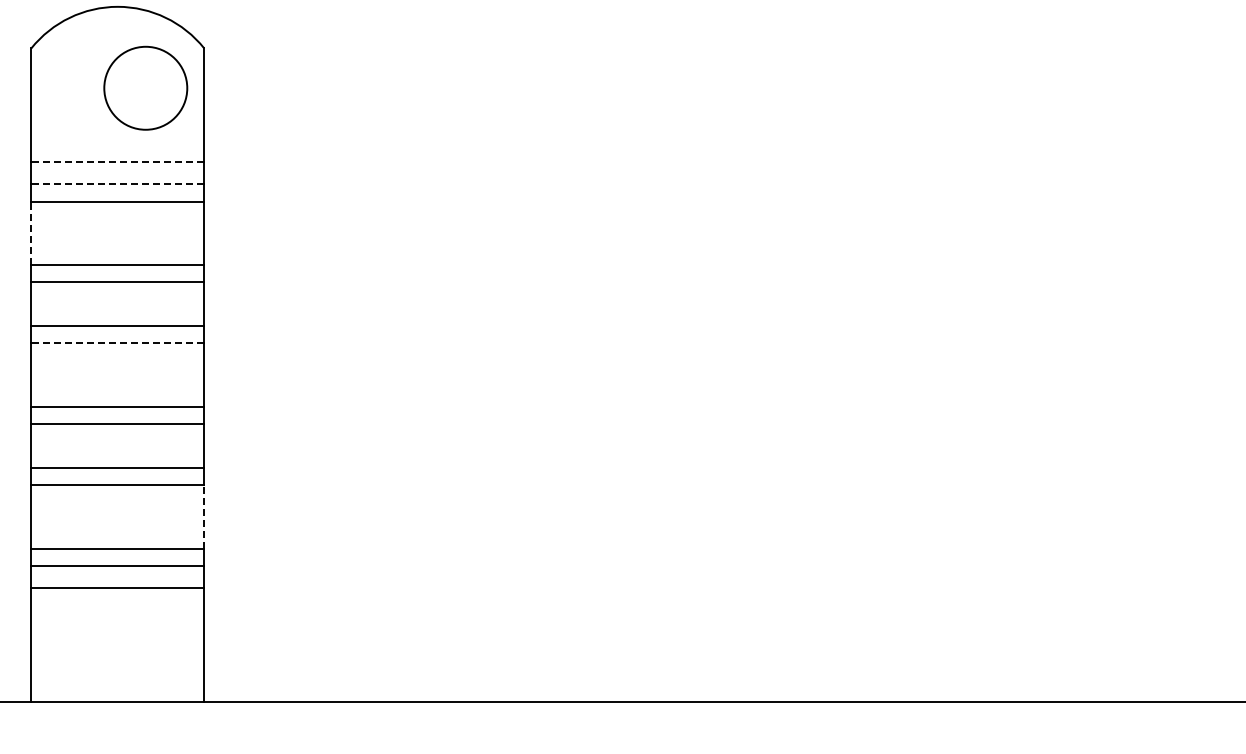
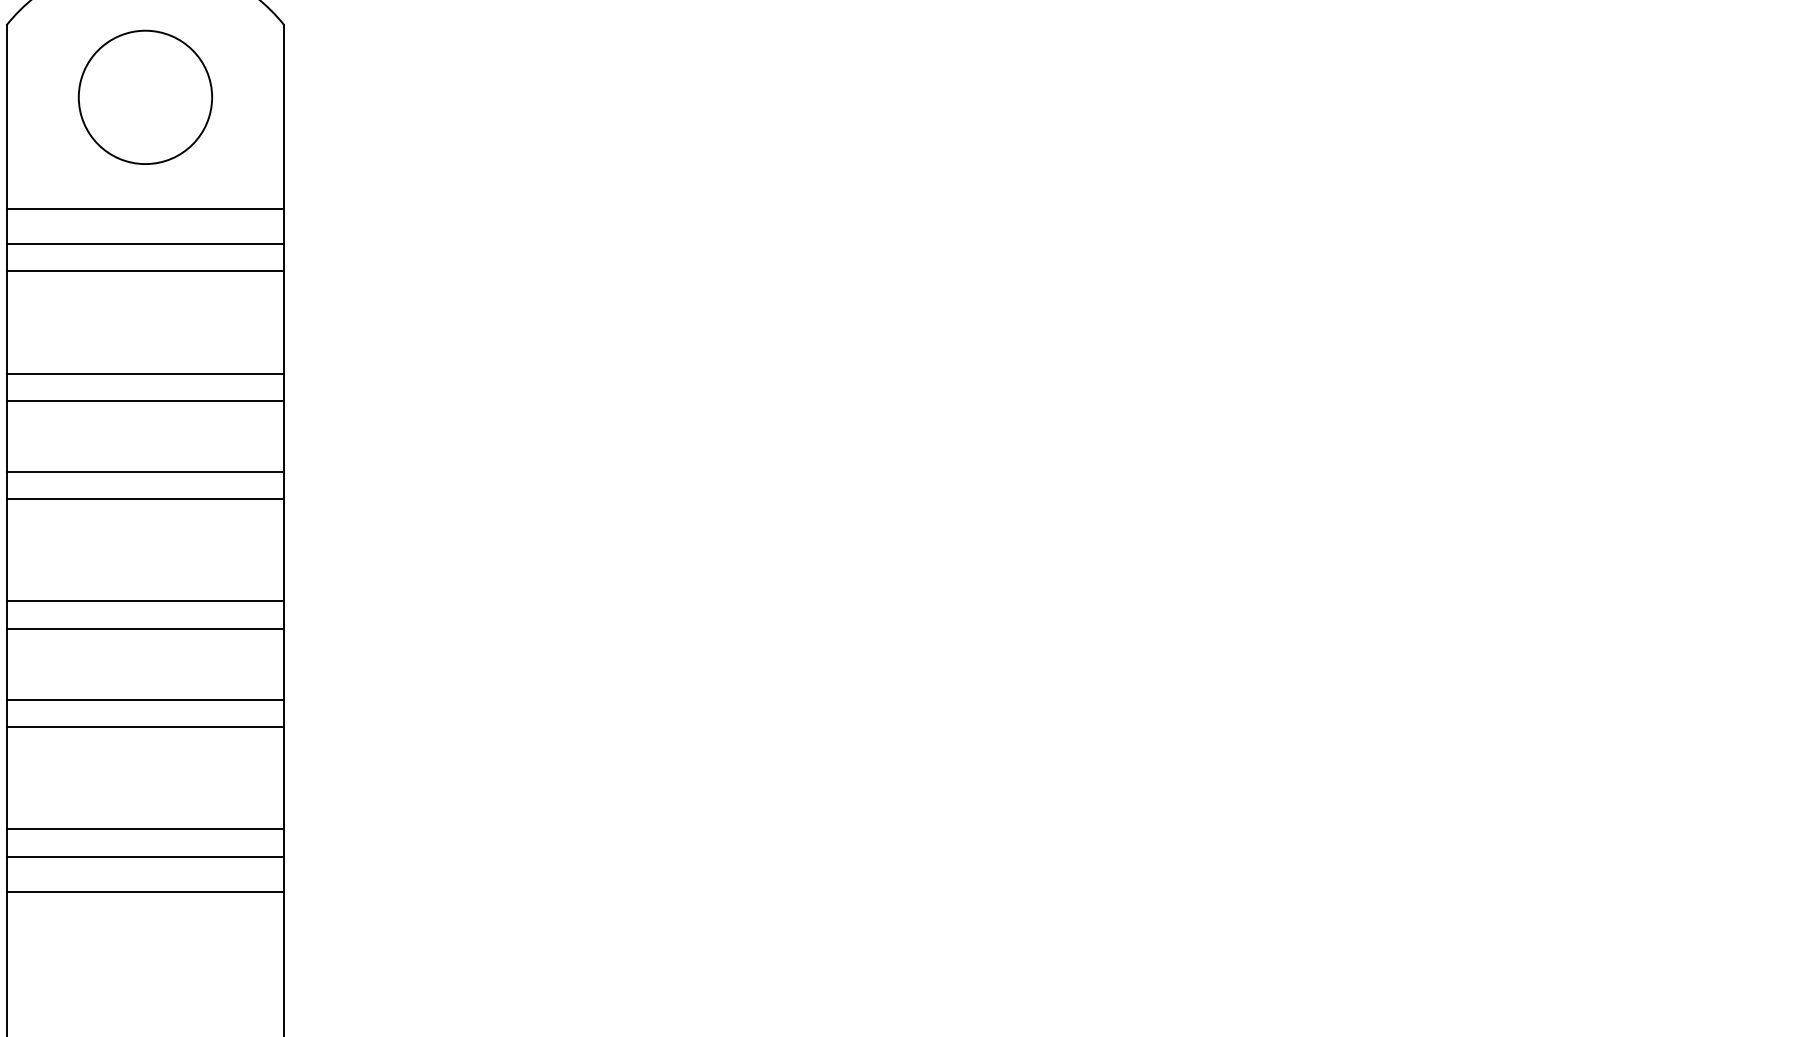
circle: (145, 87) -> (144, 96), moved
line: (117, 162) -> (144, 208), dashed -> solid
line: (117, 184) -> (144, 243), dashed -> solid
line: (31, 233) -> (6, 322), dashed -> solid
line: (117, 343) -> (144, 499), dashed -> solid
line: (204, 516) -> (284, 777), dashed -> solid

